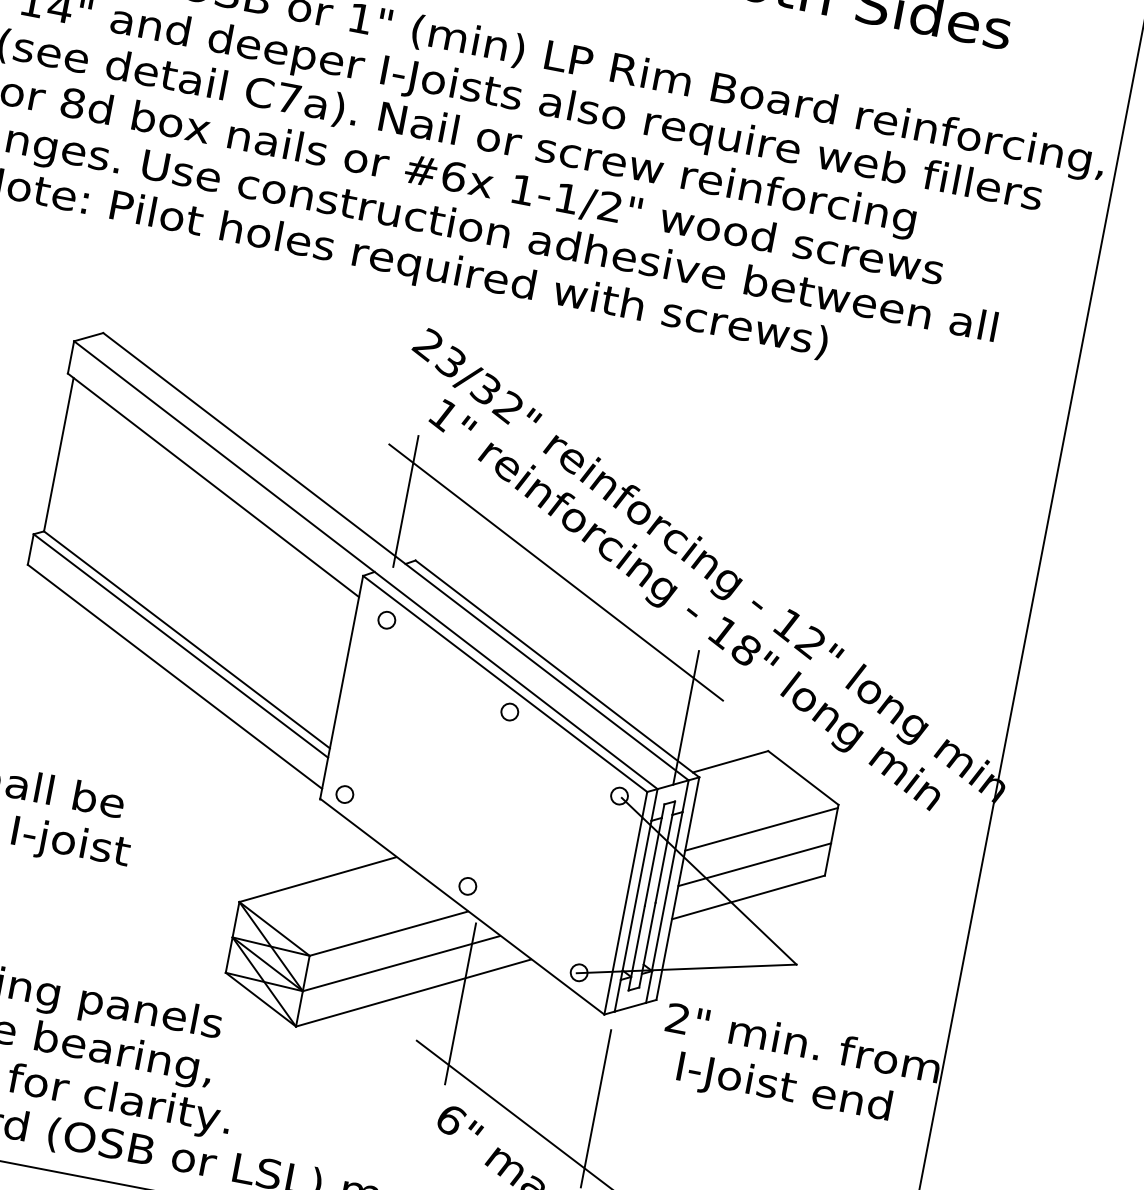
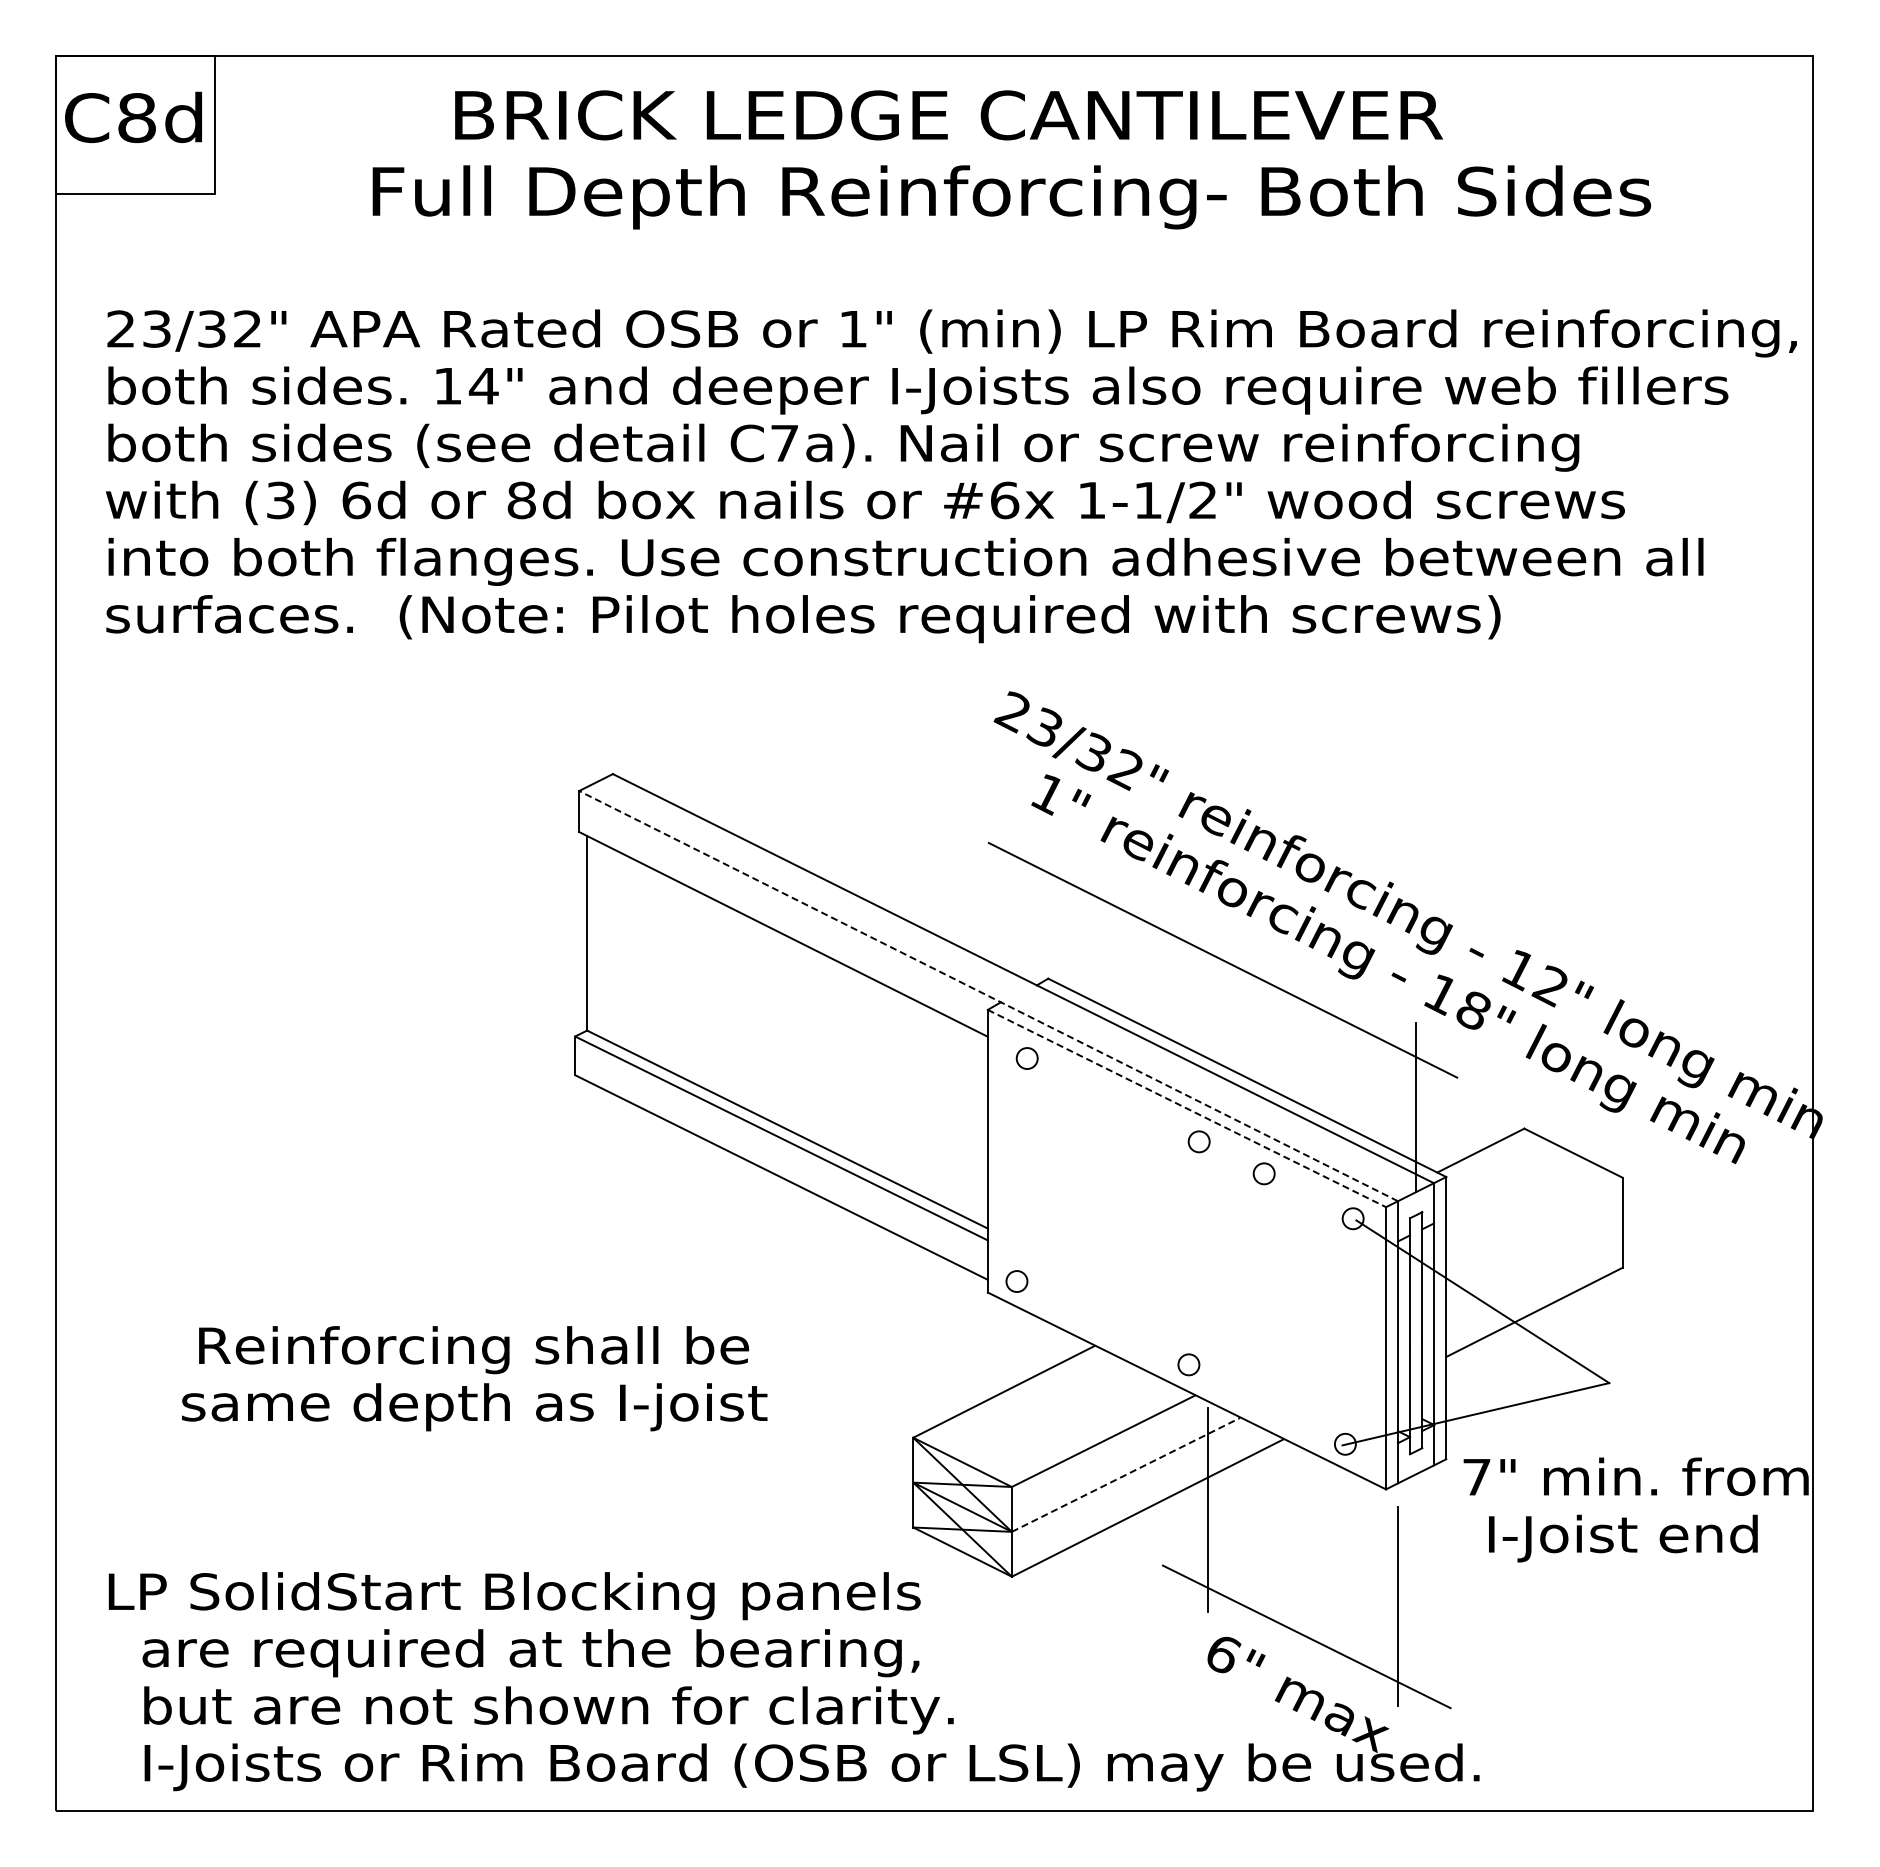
line: (405, 501) -> (1022, 908), removed
line: (365, 565) -> (988, 996), solid -> dashed
line: (505, 684) -> (1187, 1108), solid -> dashed
circle: (555, 746) -> (1263, 1173), added
line: (761, 828) -> (1534, 1225), removed
line: (754, 864) -> (1534, 1270), removed
line: (401, 963) -> (1126, 1474), solid -> dashed
text: (677, 1018) -> (1476, 1476), 2" -> 7"

